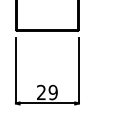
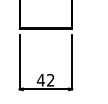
text: (46, 91) -> (45, 79), 29 -> 42

